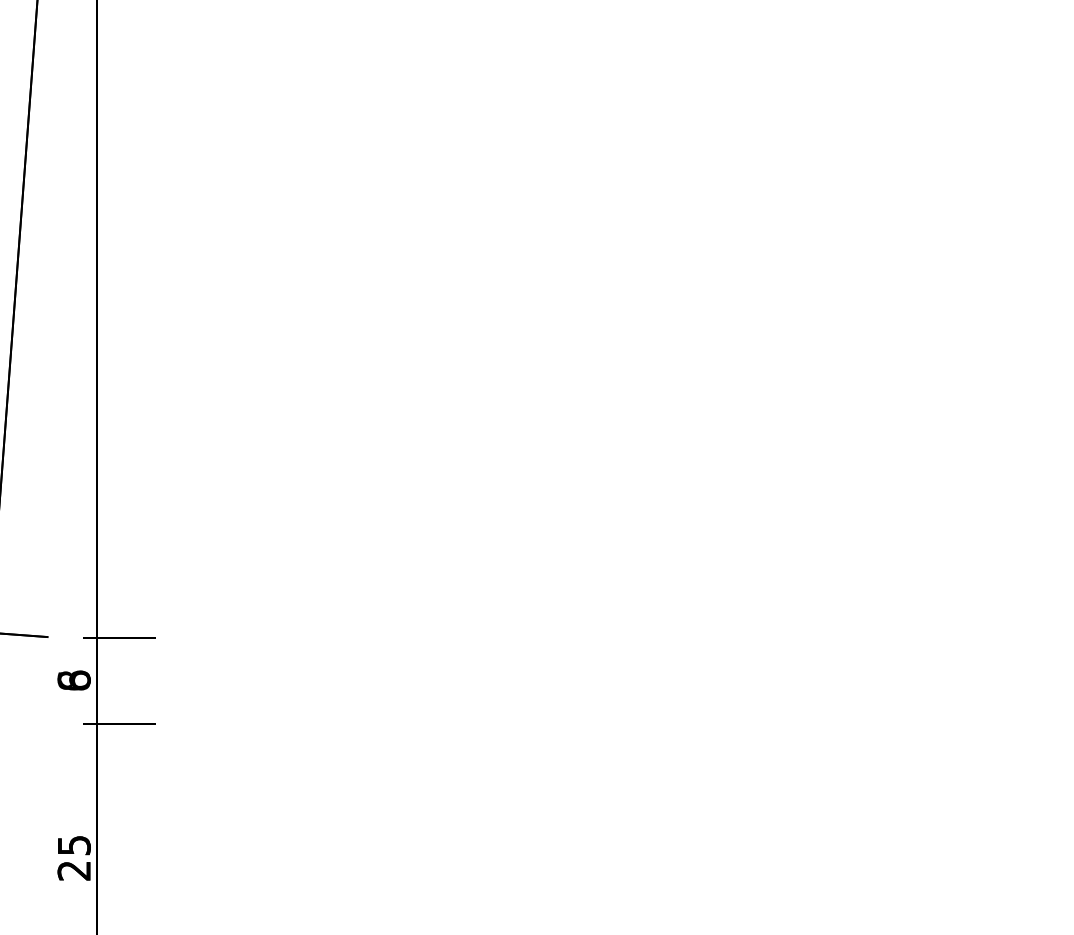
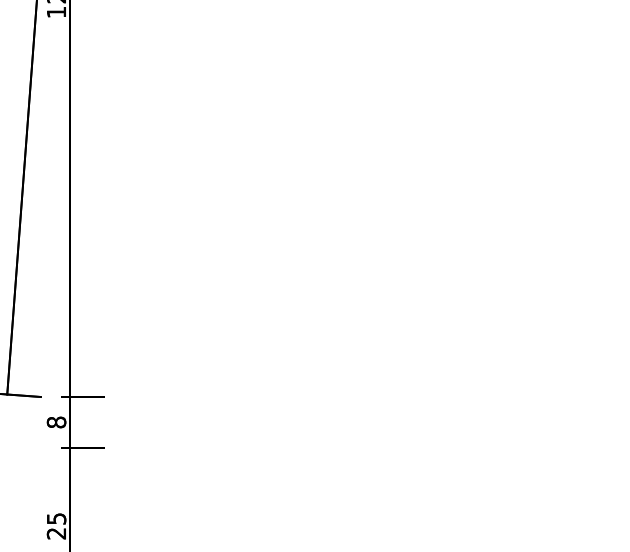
text: (74, 680) -> (56, 422), 6 -> 8

